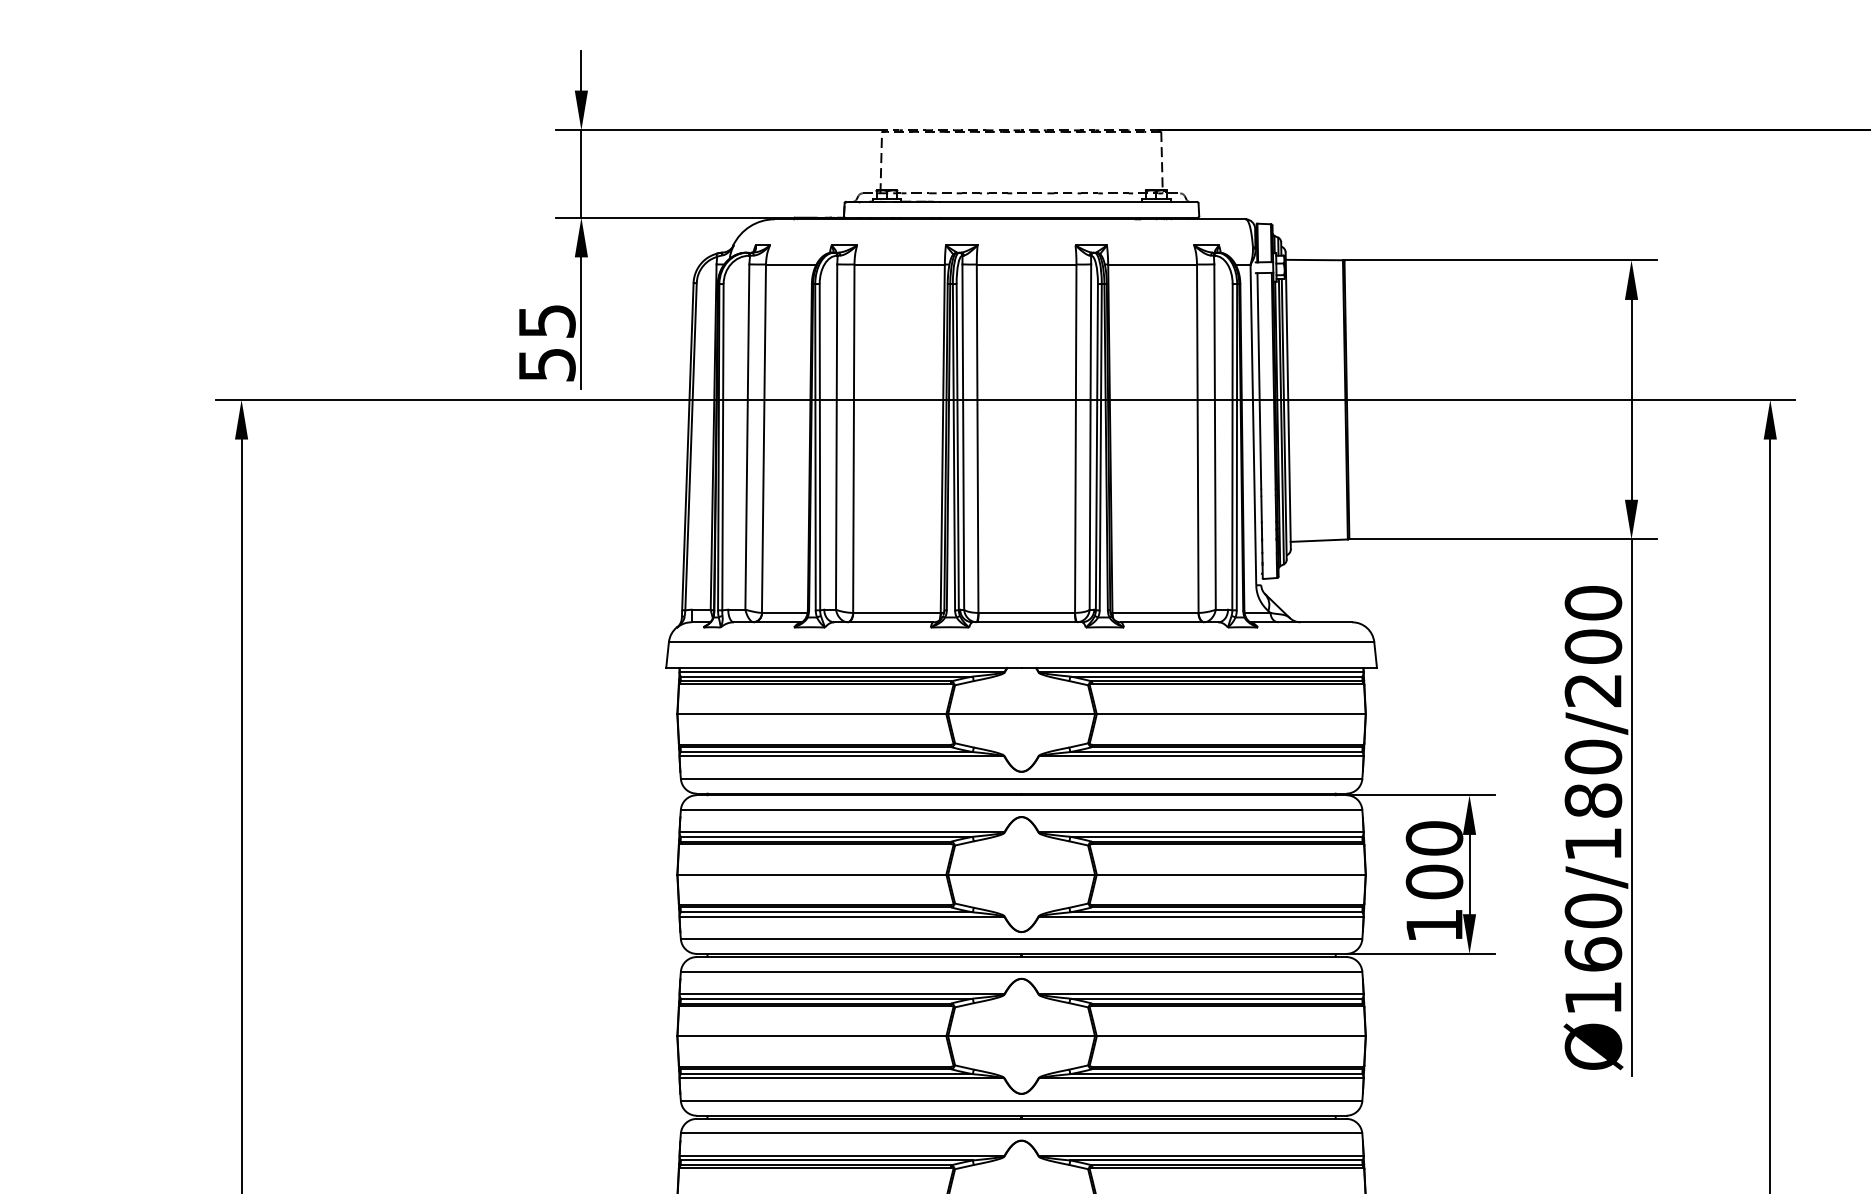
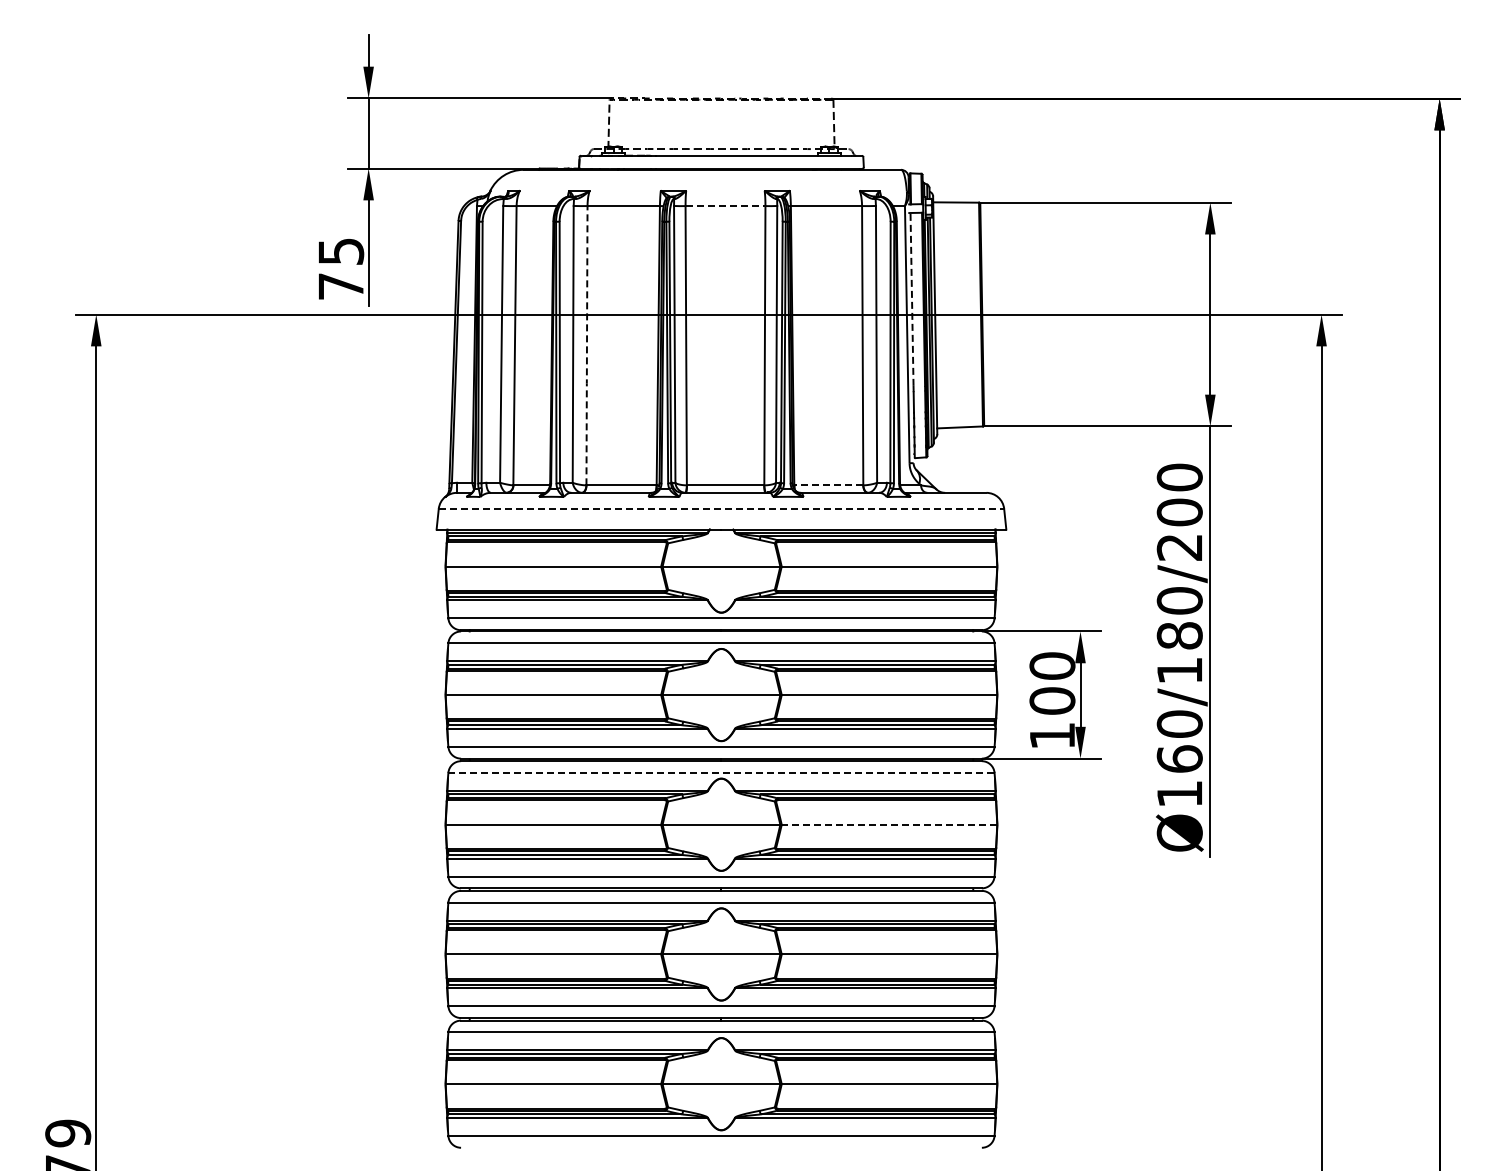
line: (1026, 265) -> (725, 206), solid -> dashed
text: (547, 364) -> (341, 286), 55 -> 75
line: (1259, 379) -> (912, 298), solid -> dashed
line: (853, 439) -> (586, 346), solid -> dashed
line: (1155, 613) -> (828, 485), solid -> dashed
line: (1021, 641) -> (721, 508), solid -> dashed
line: (1021, 971) -> (721, 772), solid -> dashed
line: (1231, 1036) -> (889, 824), solid -> dashed

